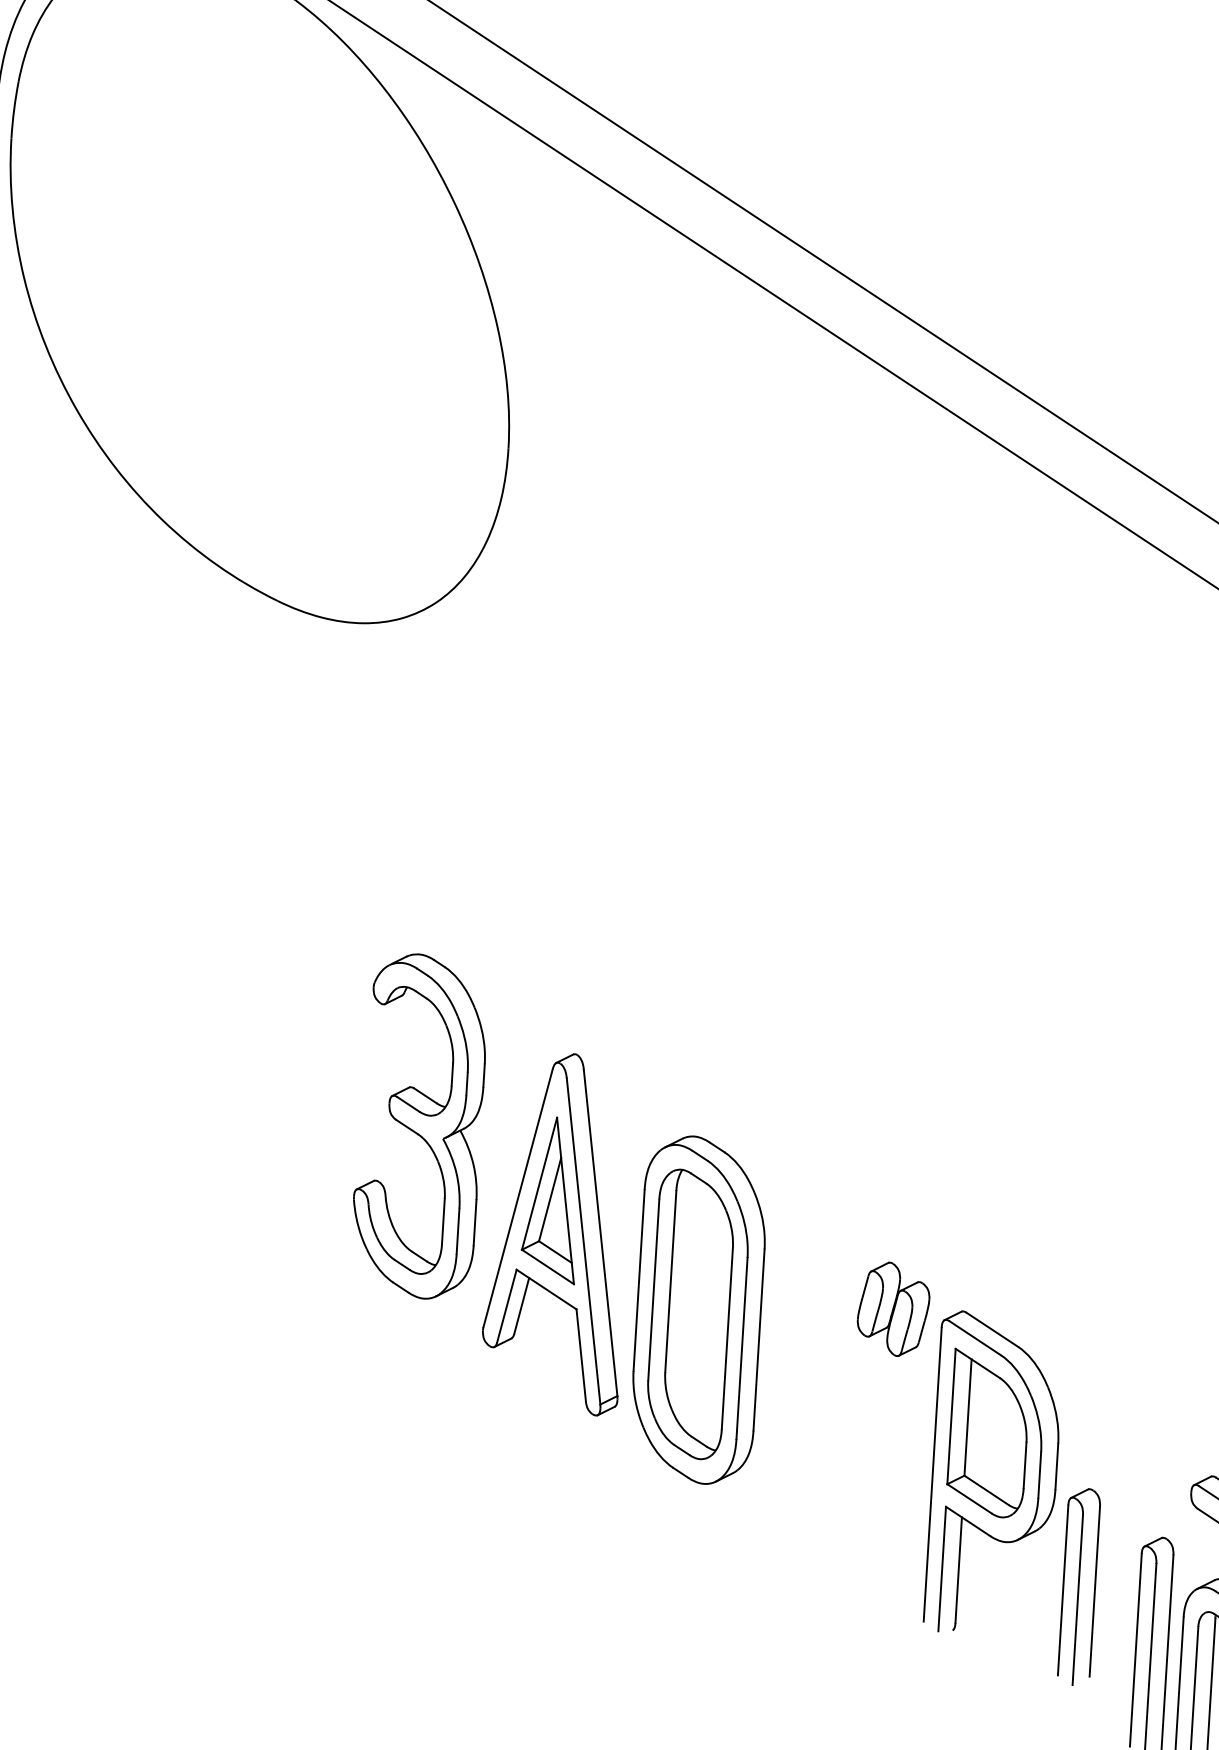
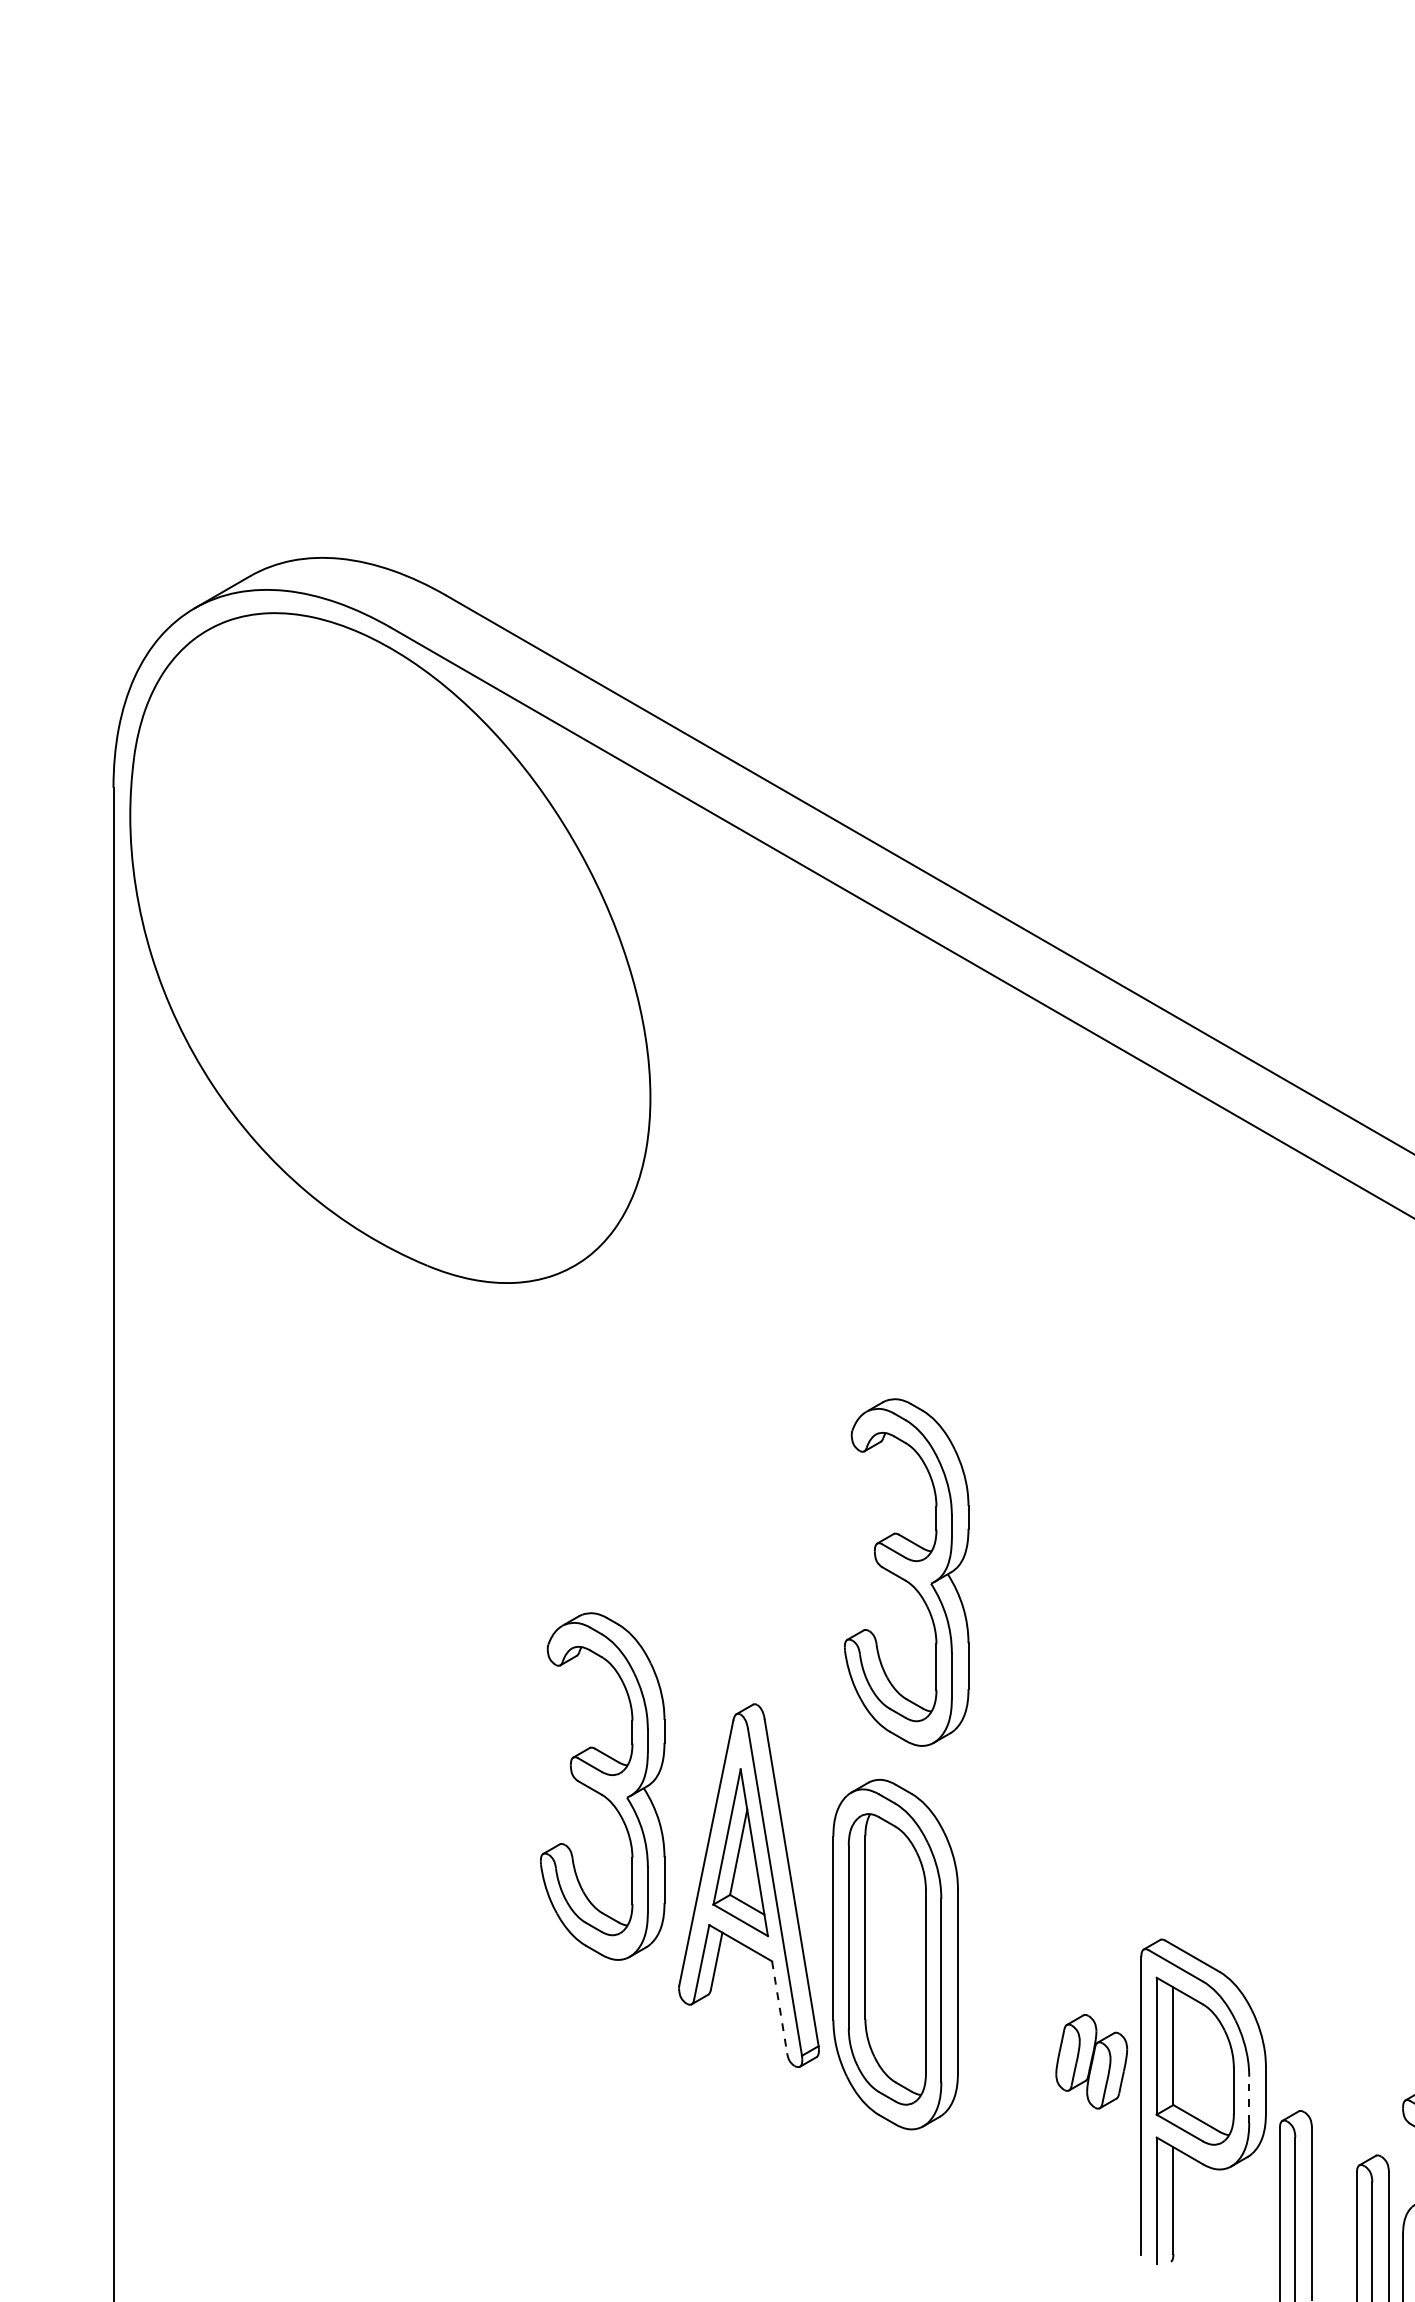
part: (732, 933) -> (906, 1572), added
part: (893, 1309) -> (1091, 2061), moved
line: (581, 1355) -> (779, 2007), solid -> dashed
line: (1040, 1474) -> (1249, 2099), solid -> dashed

